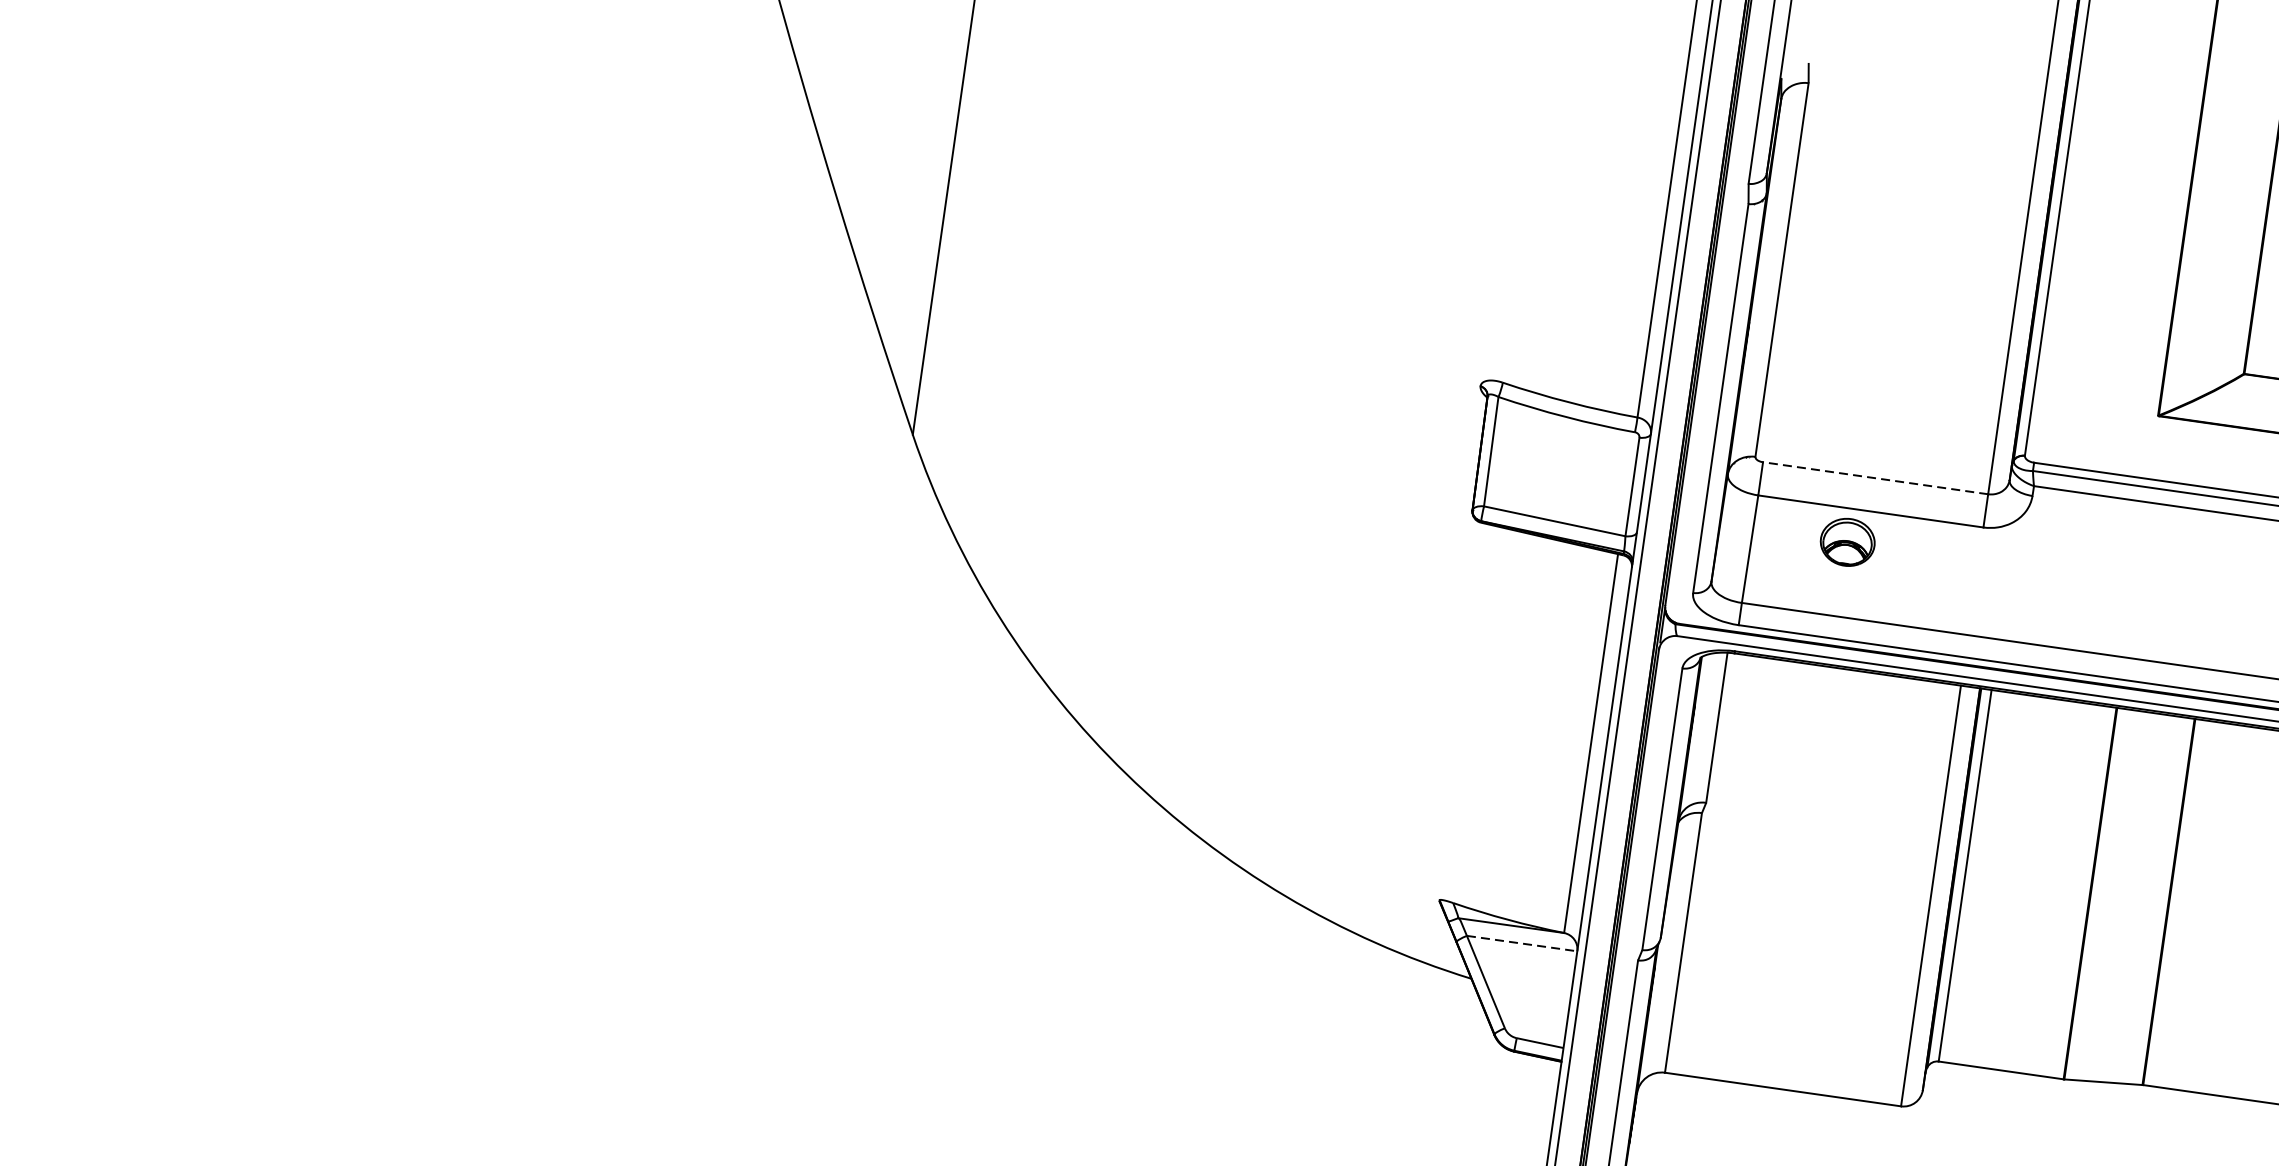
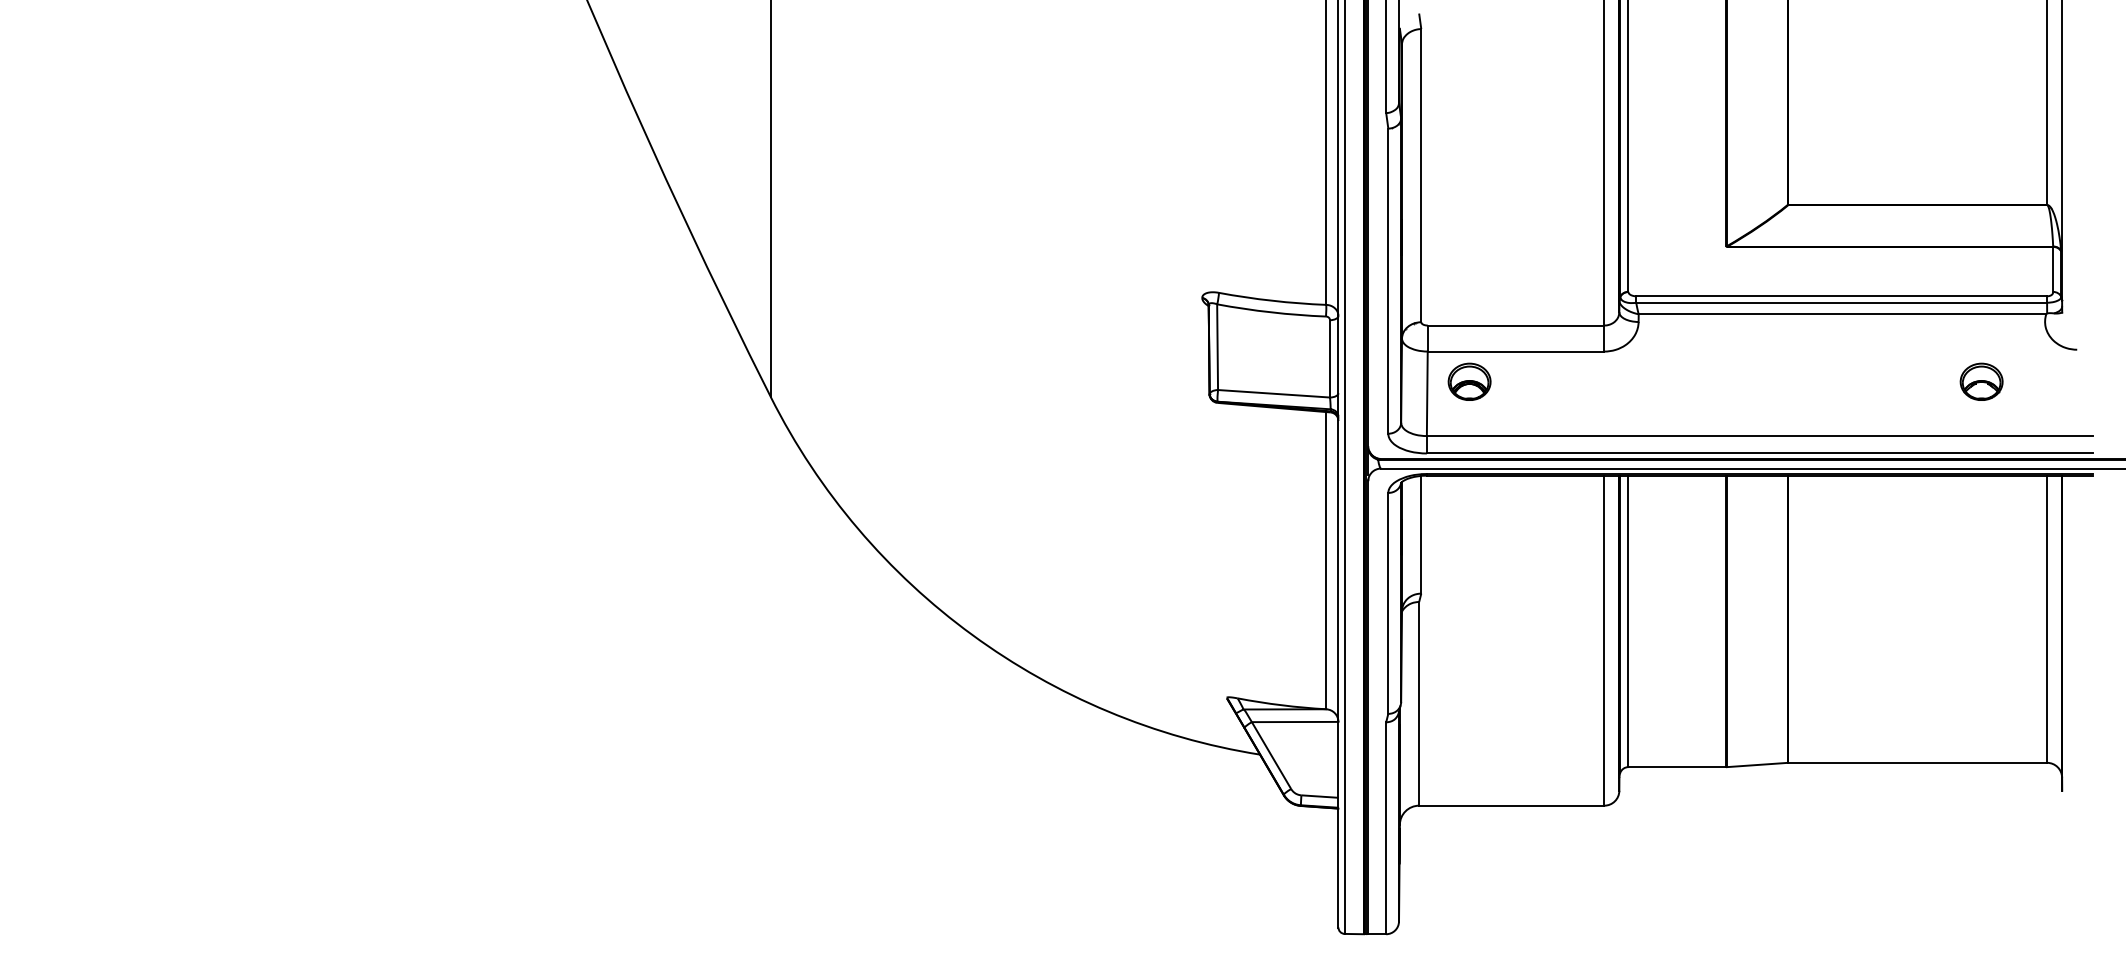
line: (1874, 478) -> (1515, 325), dashed -> solid
part: (1847, 541) -> (1469, 381), moved
line: (1522, 944) -> (1295, 722), dashed -> solid

